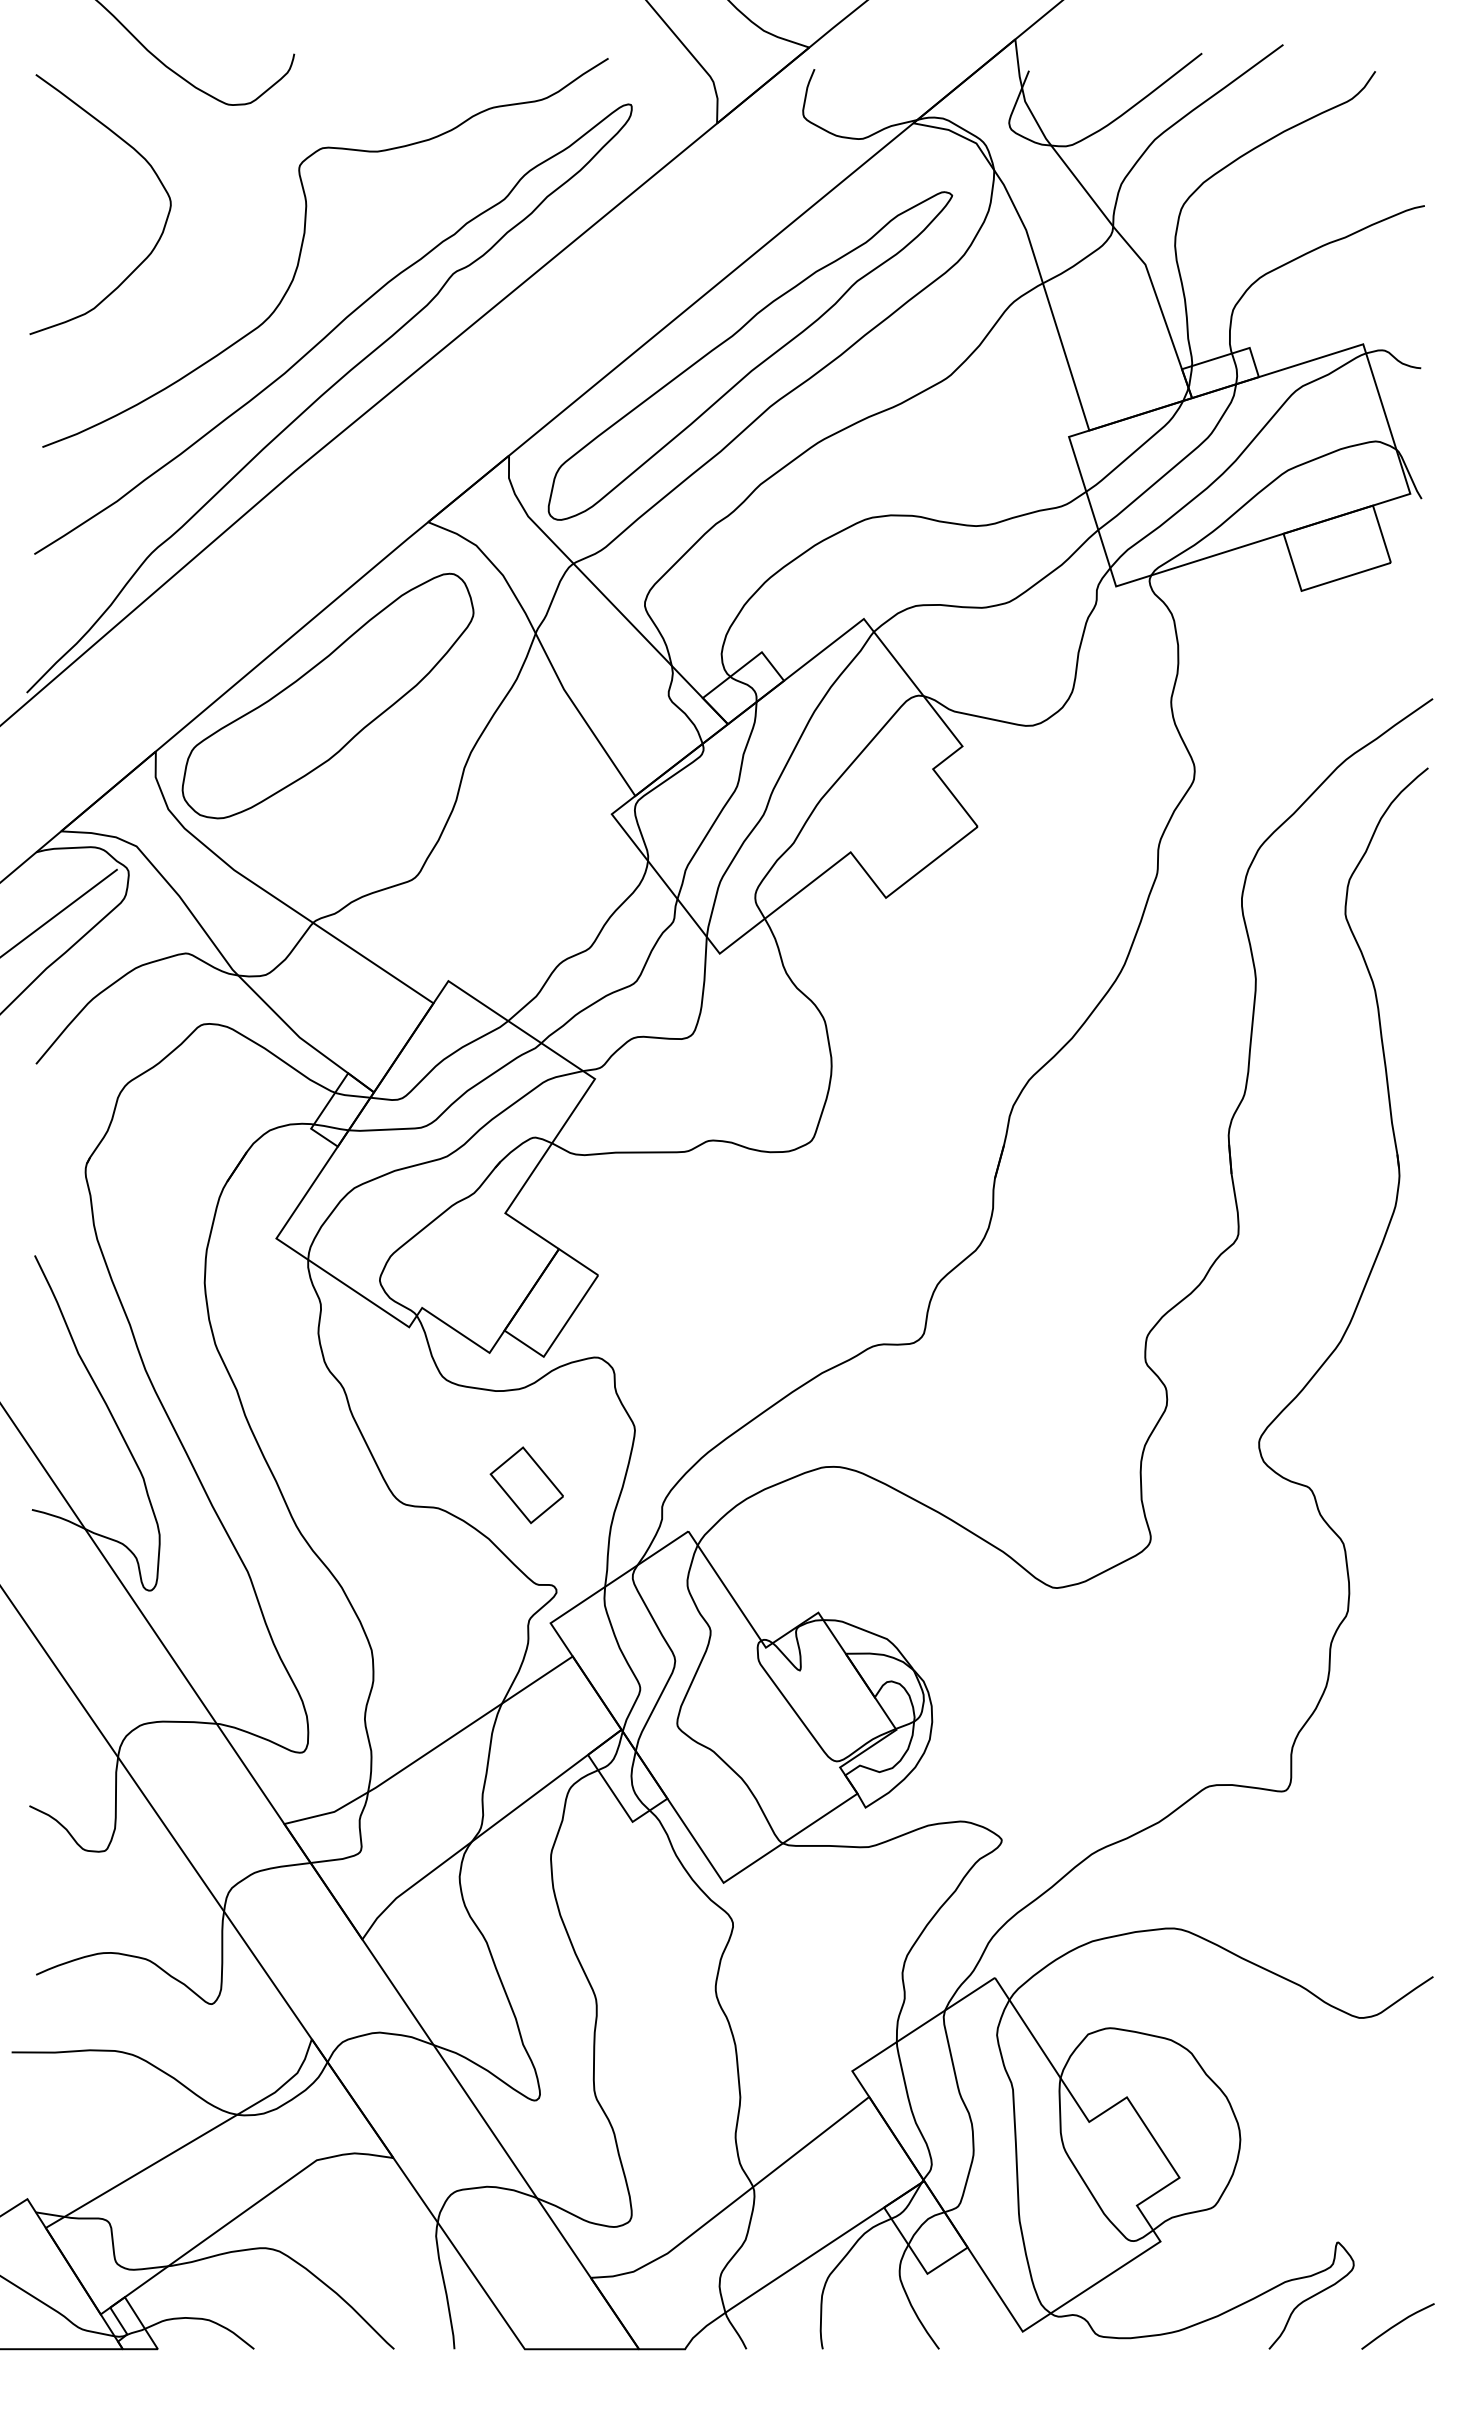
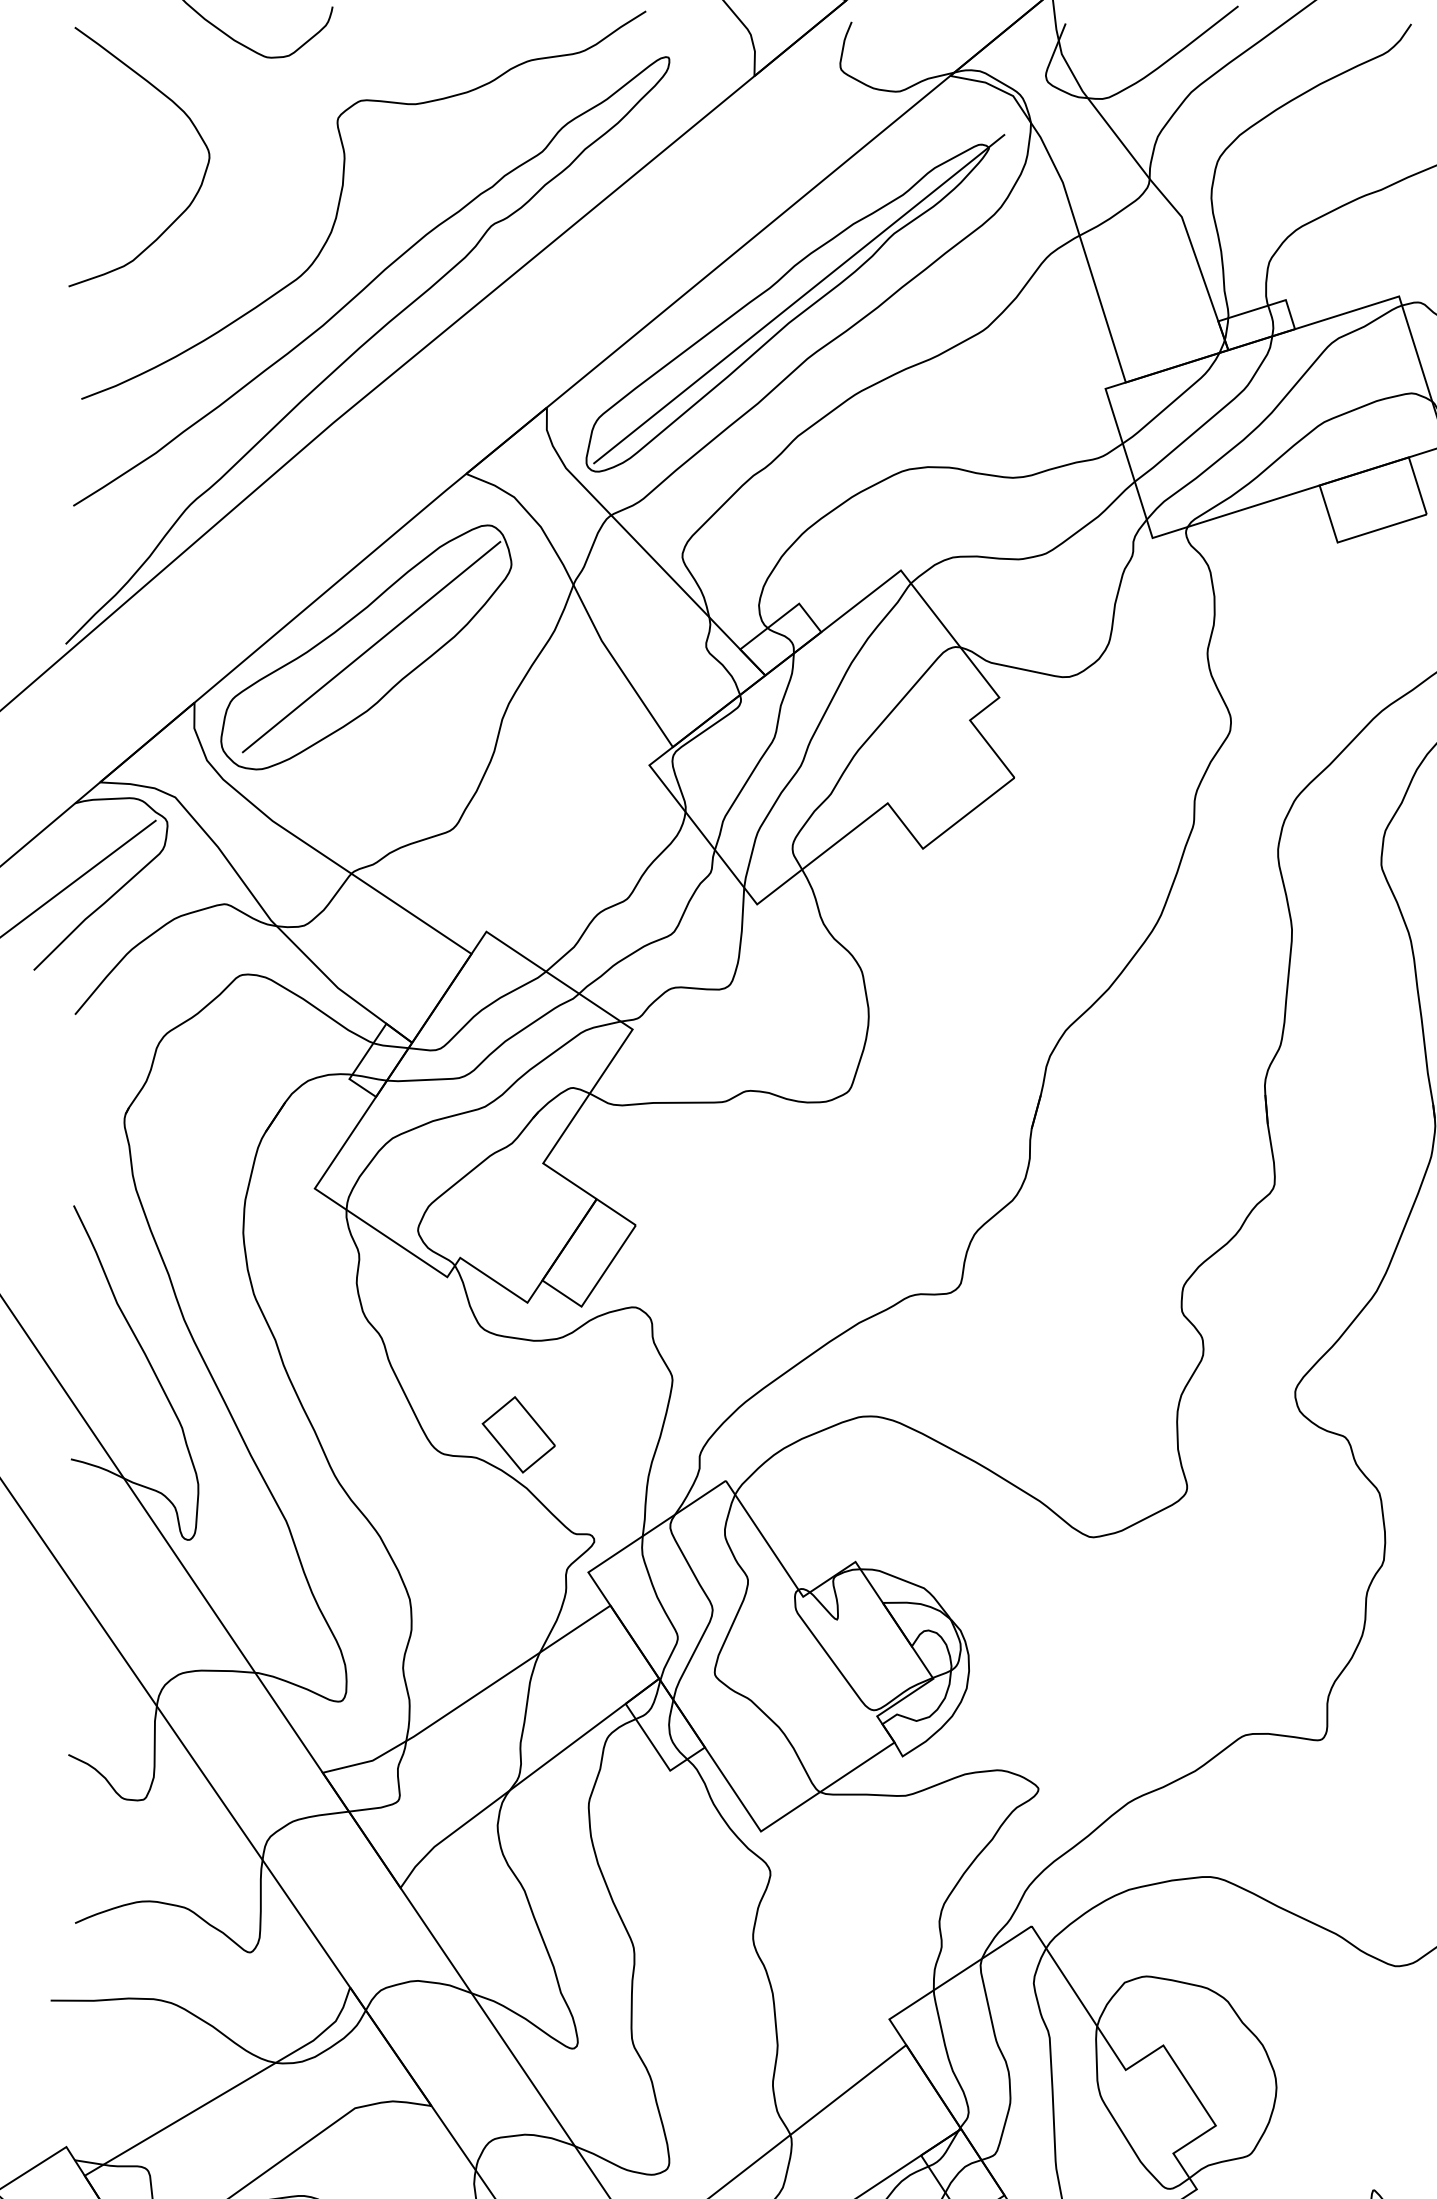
line: (761, 346) -> (798, 298), added
line: (333, 695) -> (371, 646), added
part: (526, 1485) -> (518, 1435), moved

